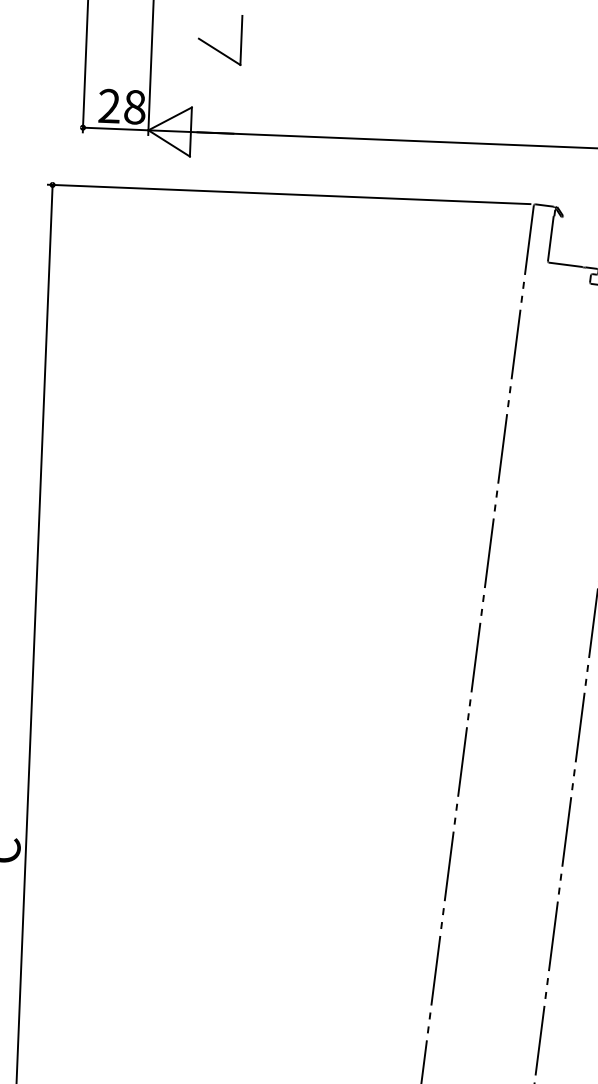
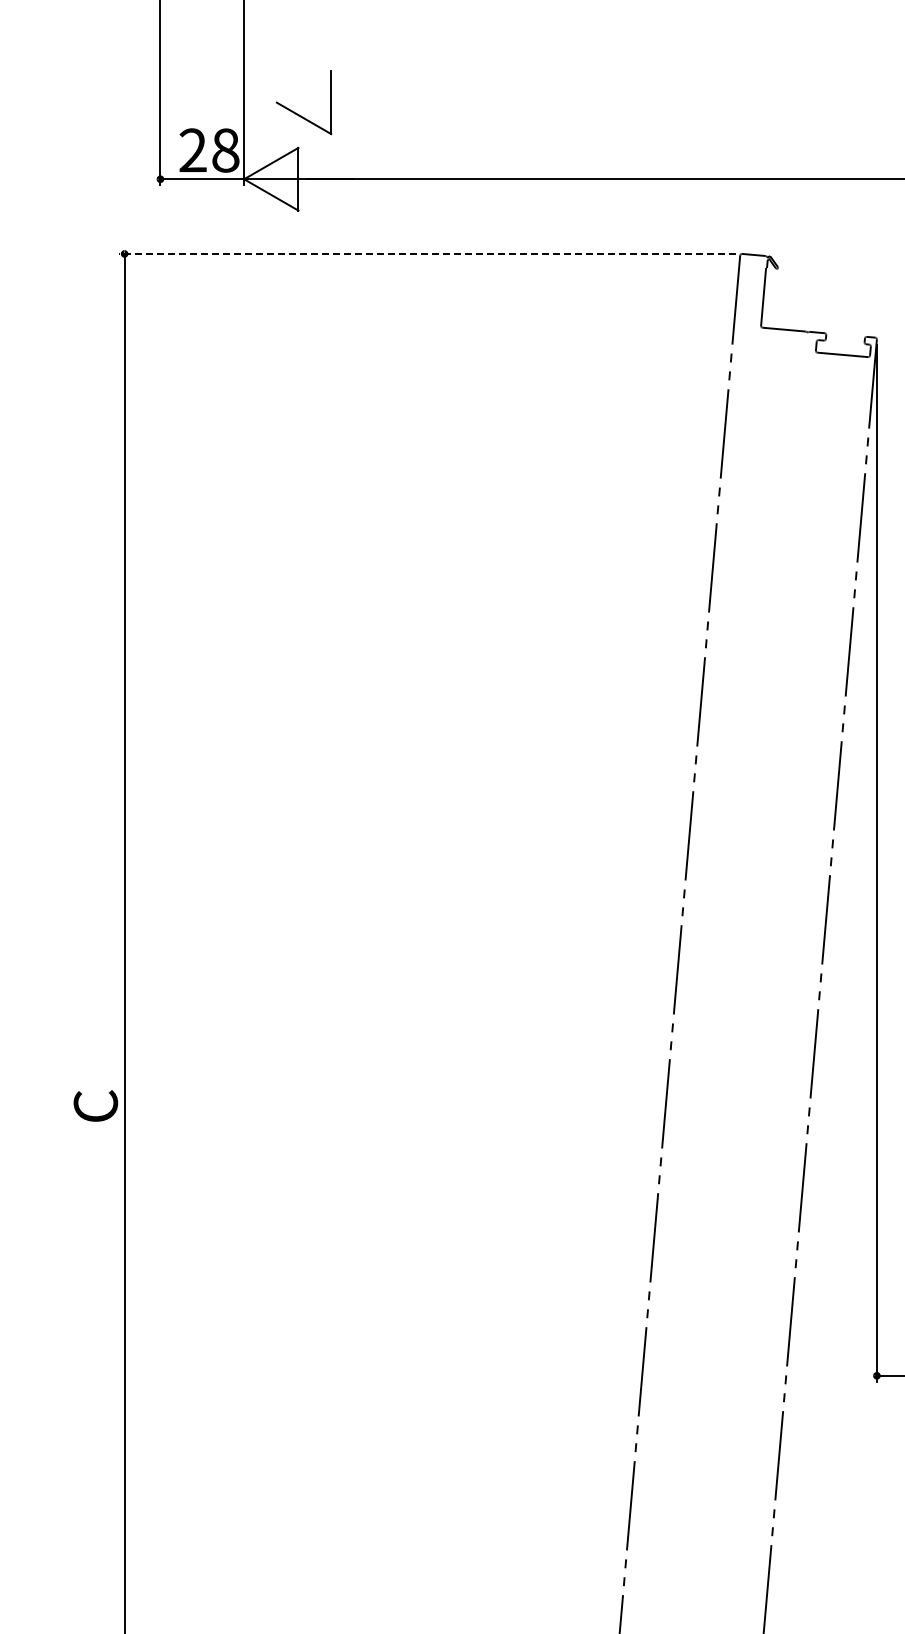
part: (213, 47) -> (296, 112), moved
line: (289, 194) -> (427, 253), solid -> dashed

